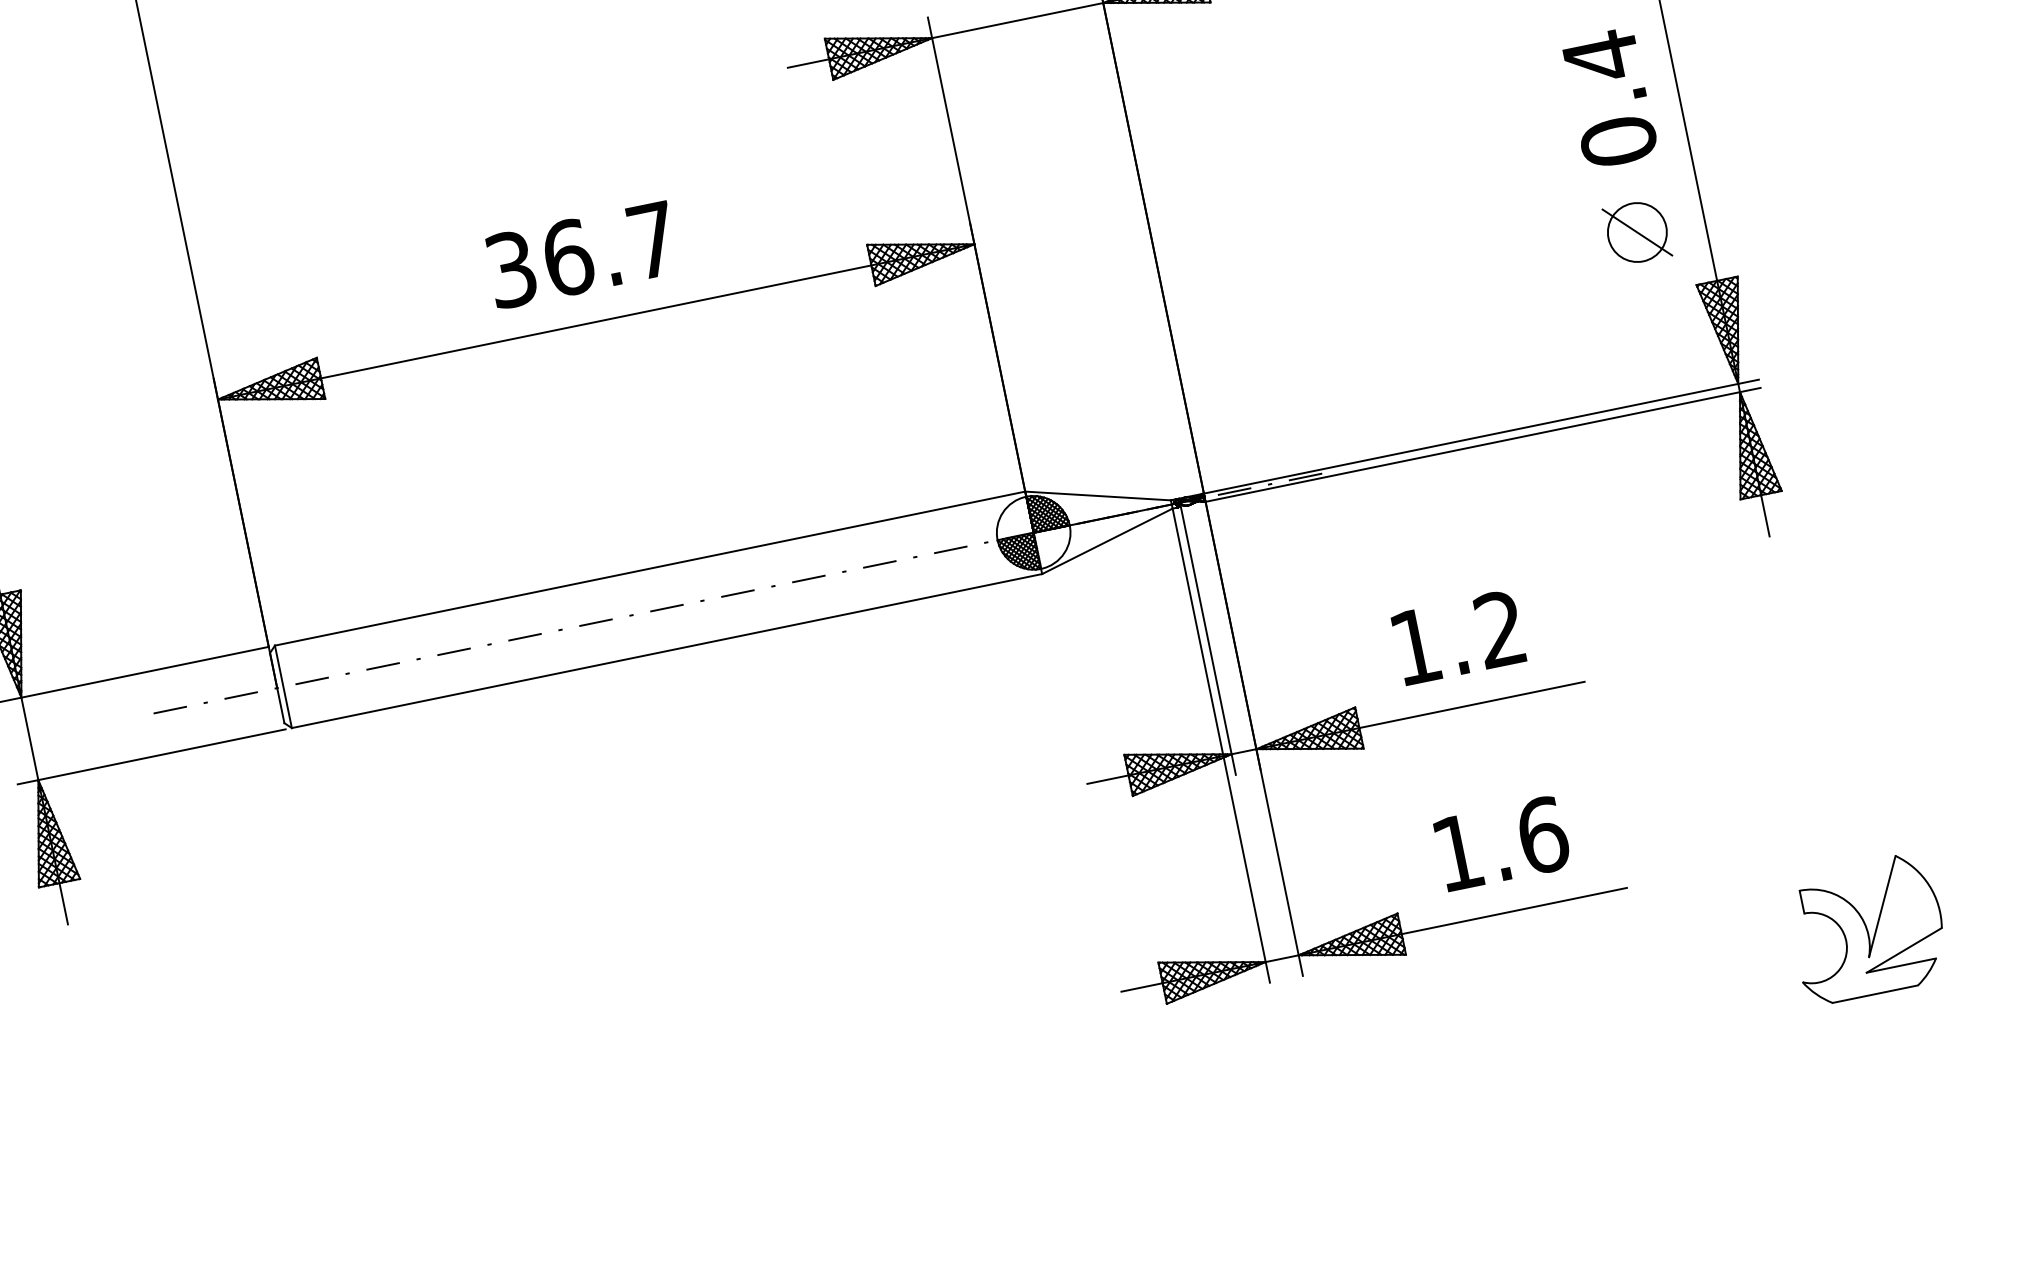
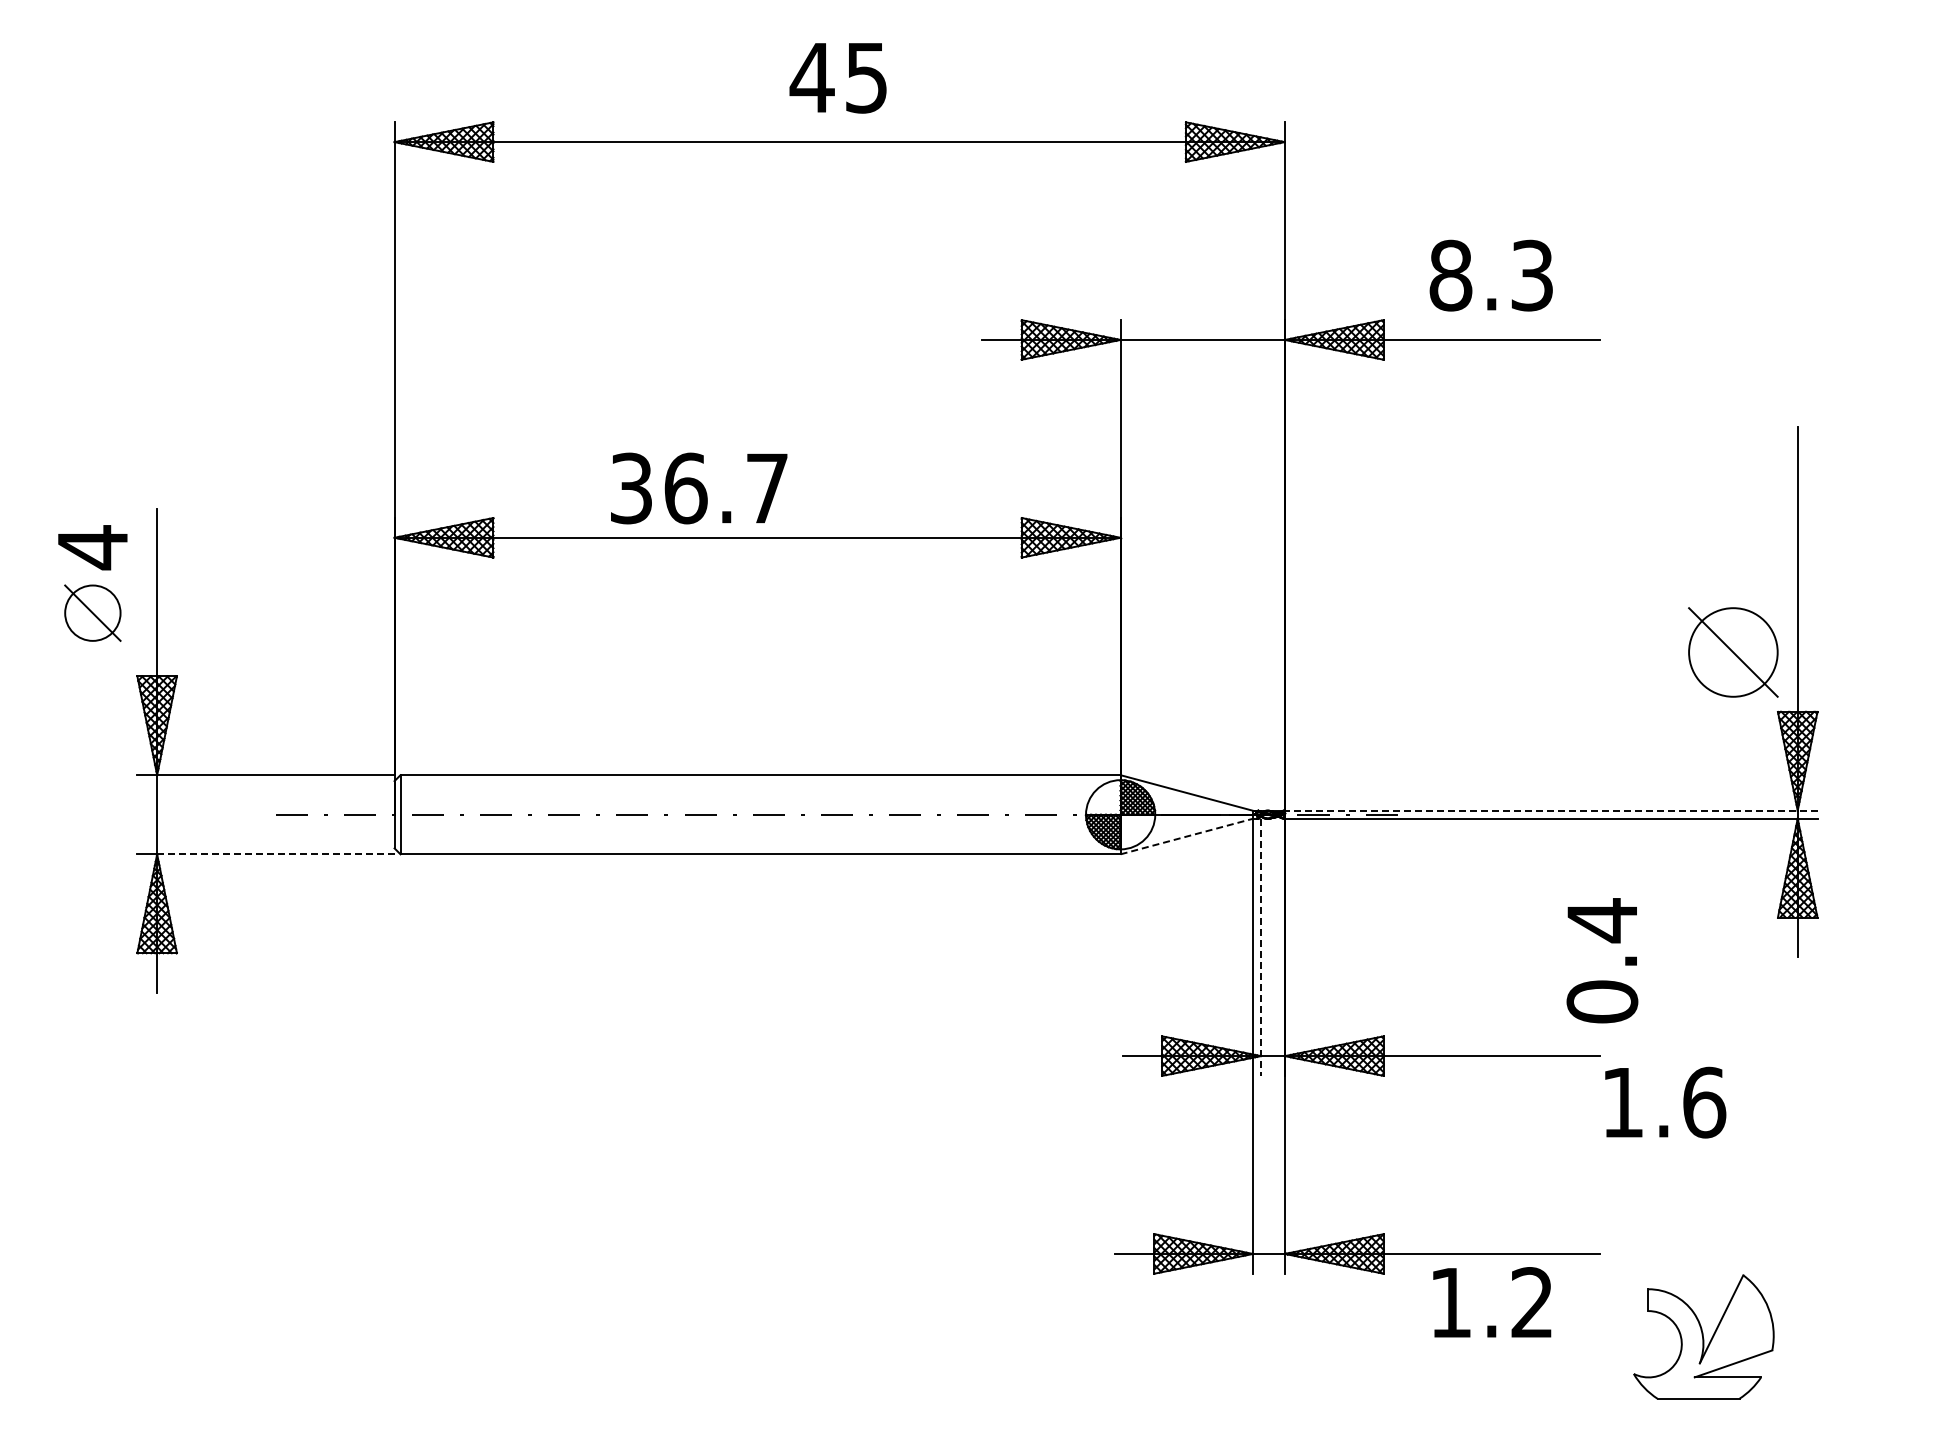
text: (1609, 98) -> (1602, 960), moved
part: (1637, 231) -> (1733, 651), size x1.6
text: (582, 254) -> (699, 488), moved
line: (1480, 436) -> (1550, 810), solid -> dashed
line: (1106, 541) -> (1186, 836), solid -> dashed
text: (1458, 637) -> (1492, 1302), moved
line: (1208, 641) -> (1261, 947), solid -> dashed
line: (161, 754) -> (275, 854), solid -> dashed
text: (1502, 843) -> (1665, 1102), moved
part: (1867, 928) -> (1703, 1336), moved

